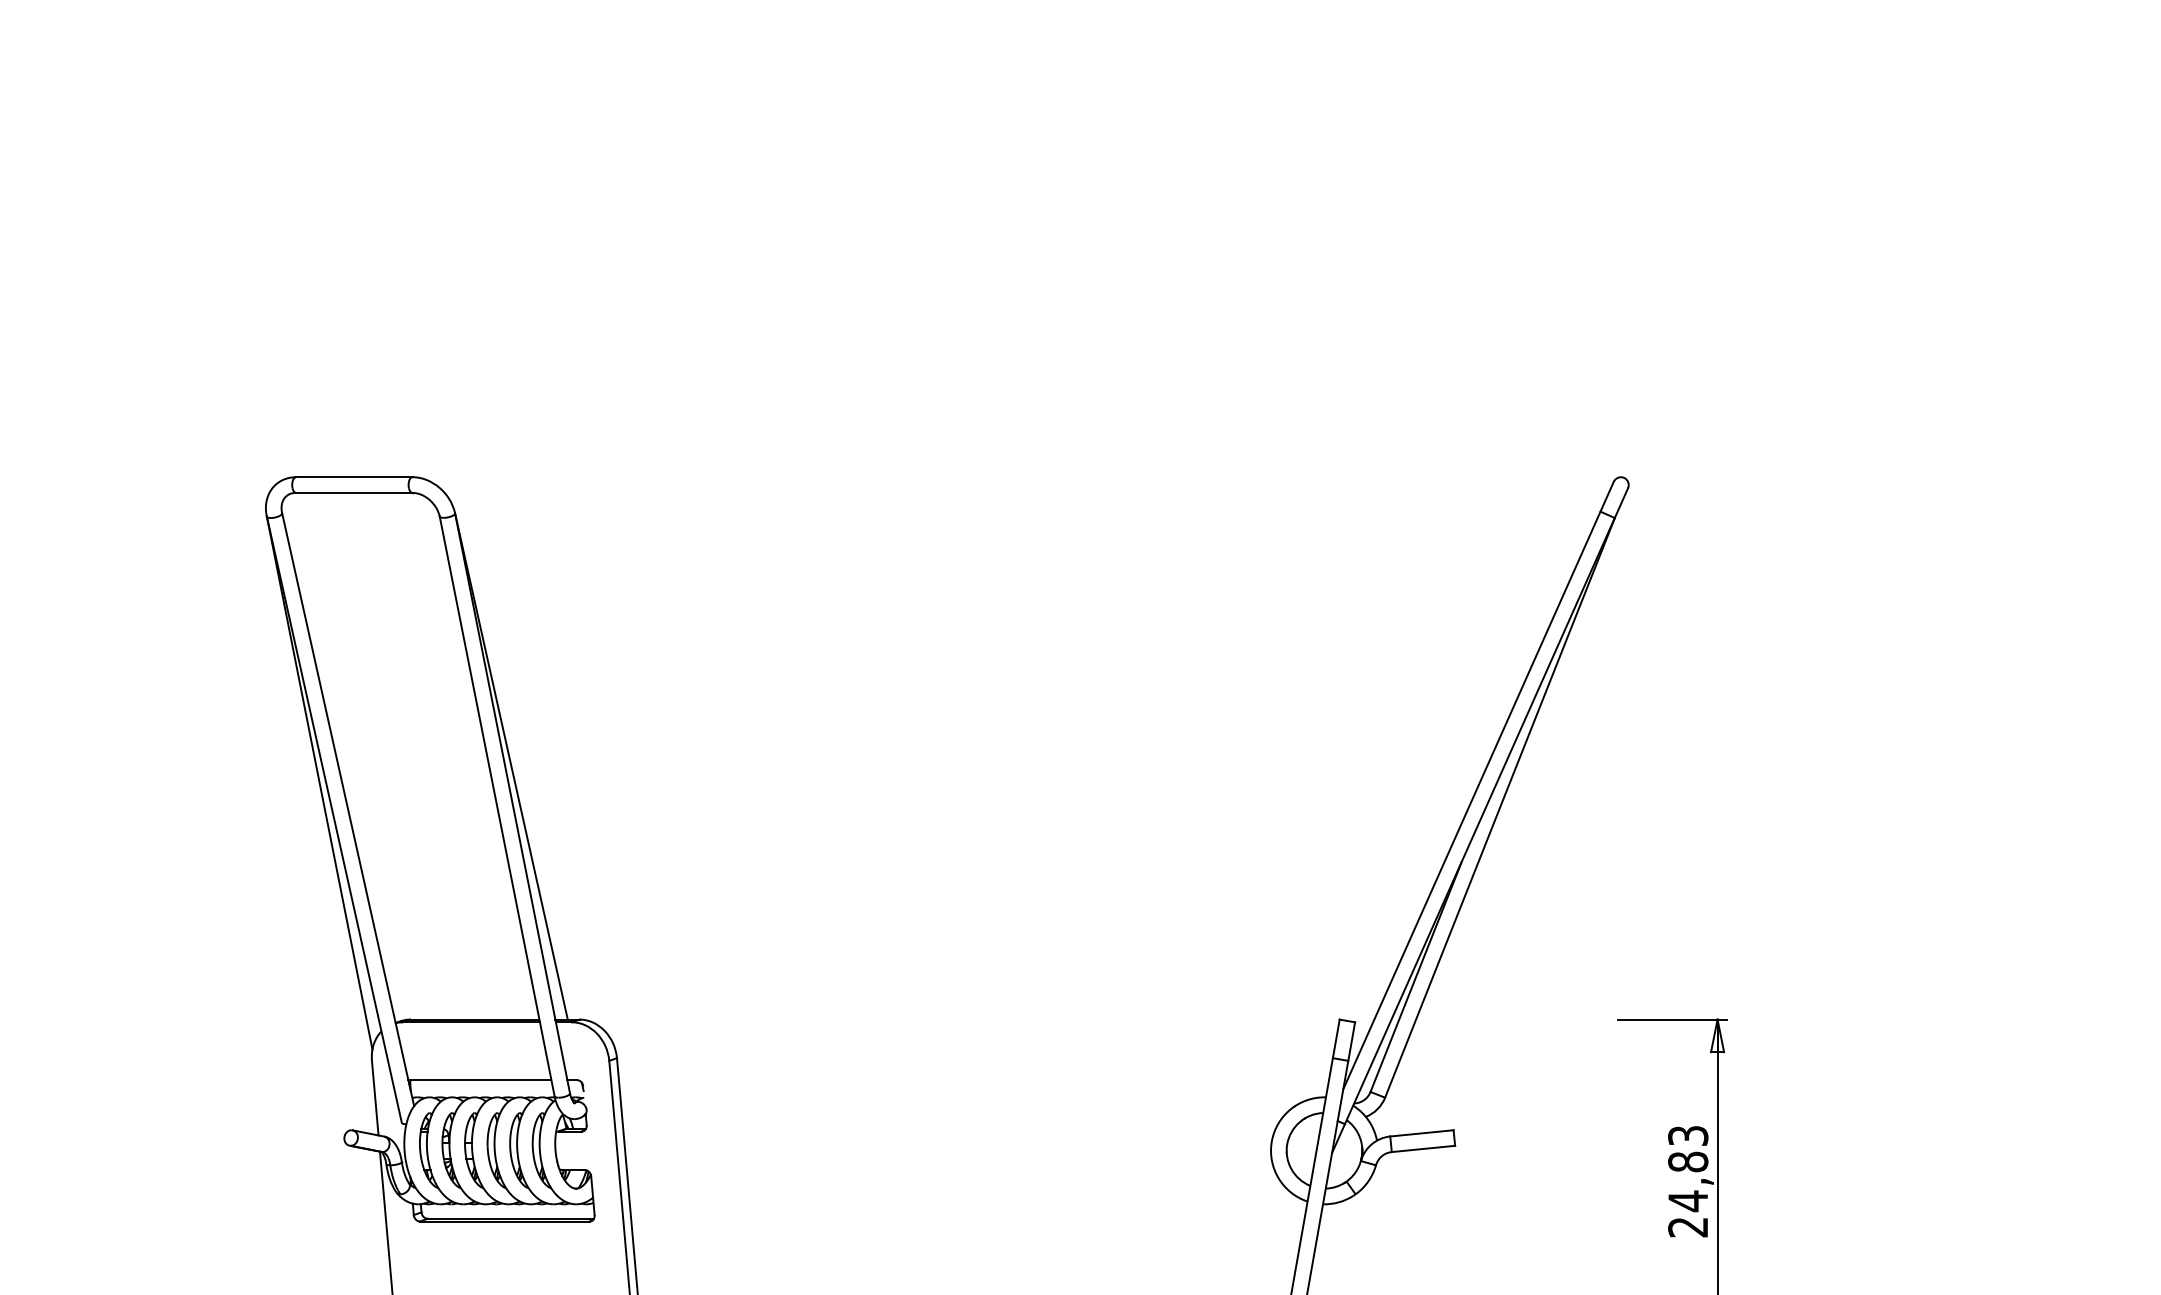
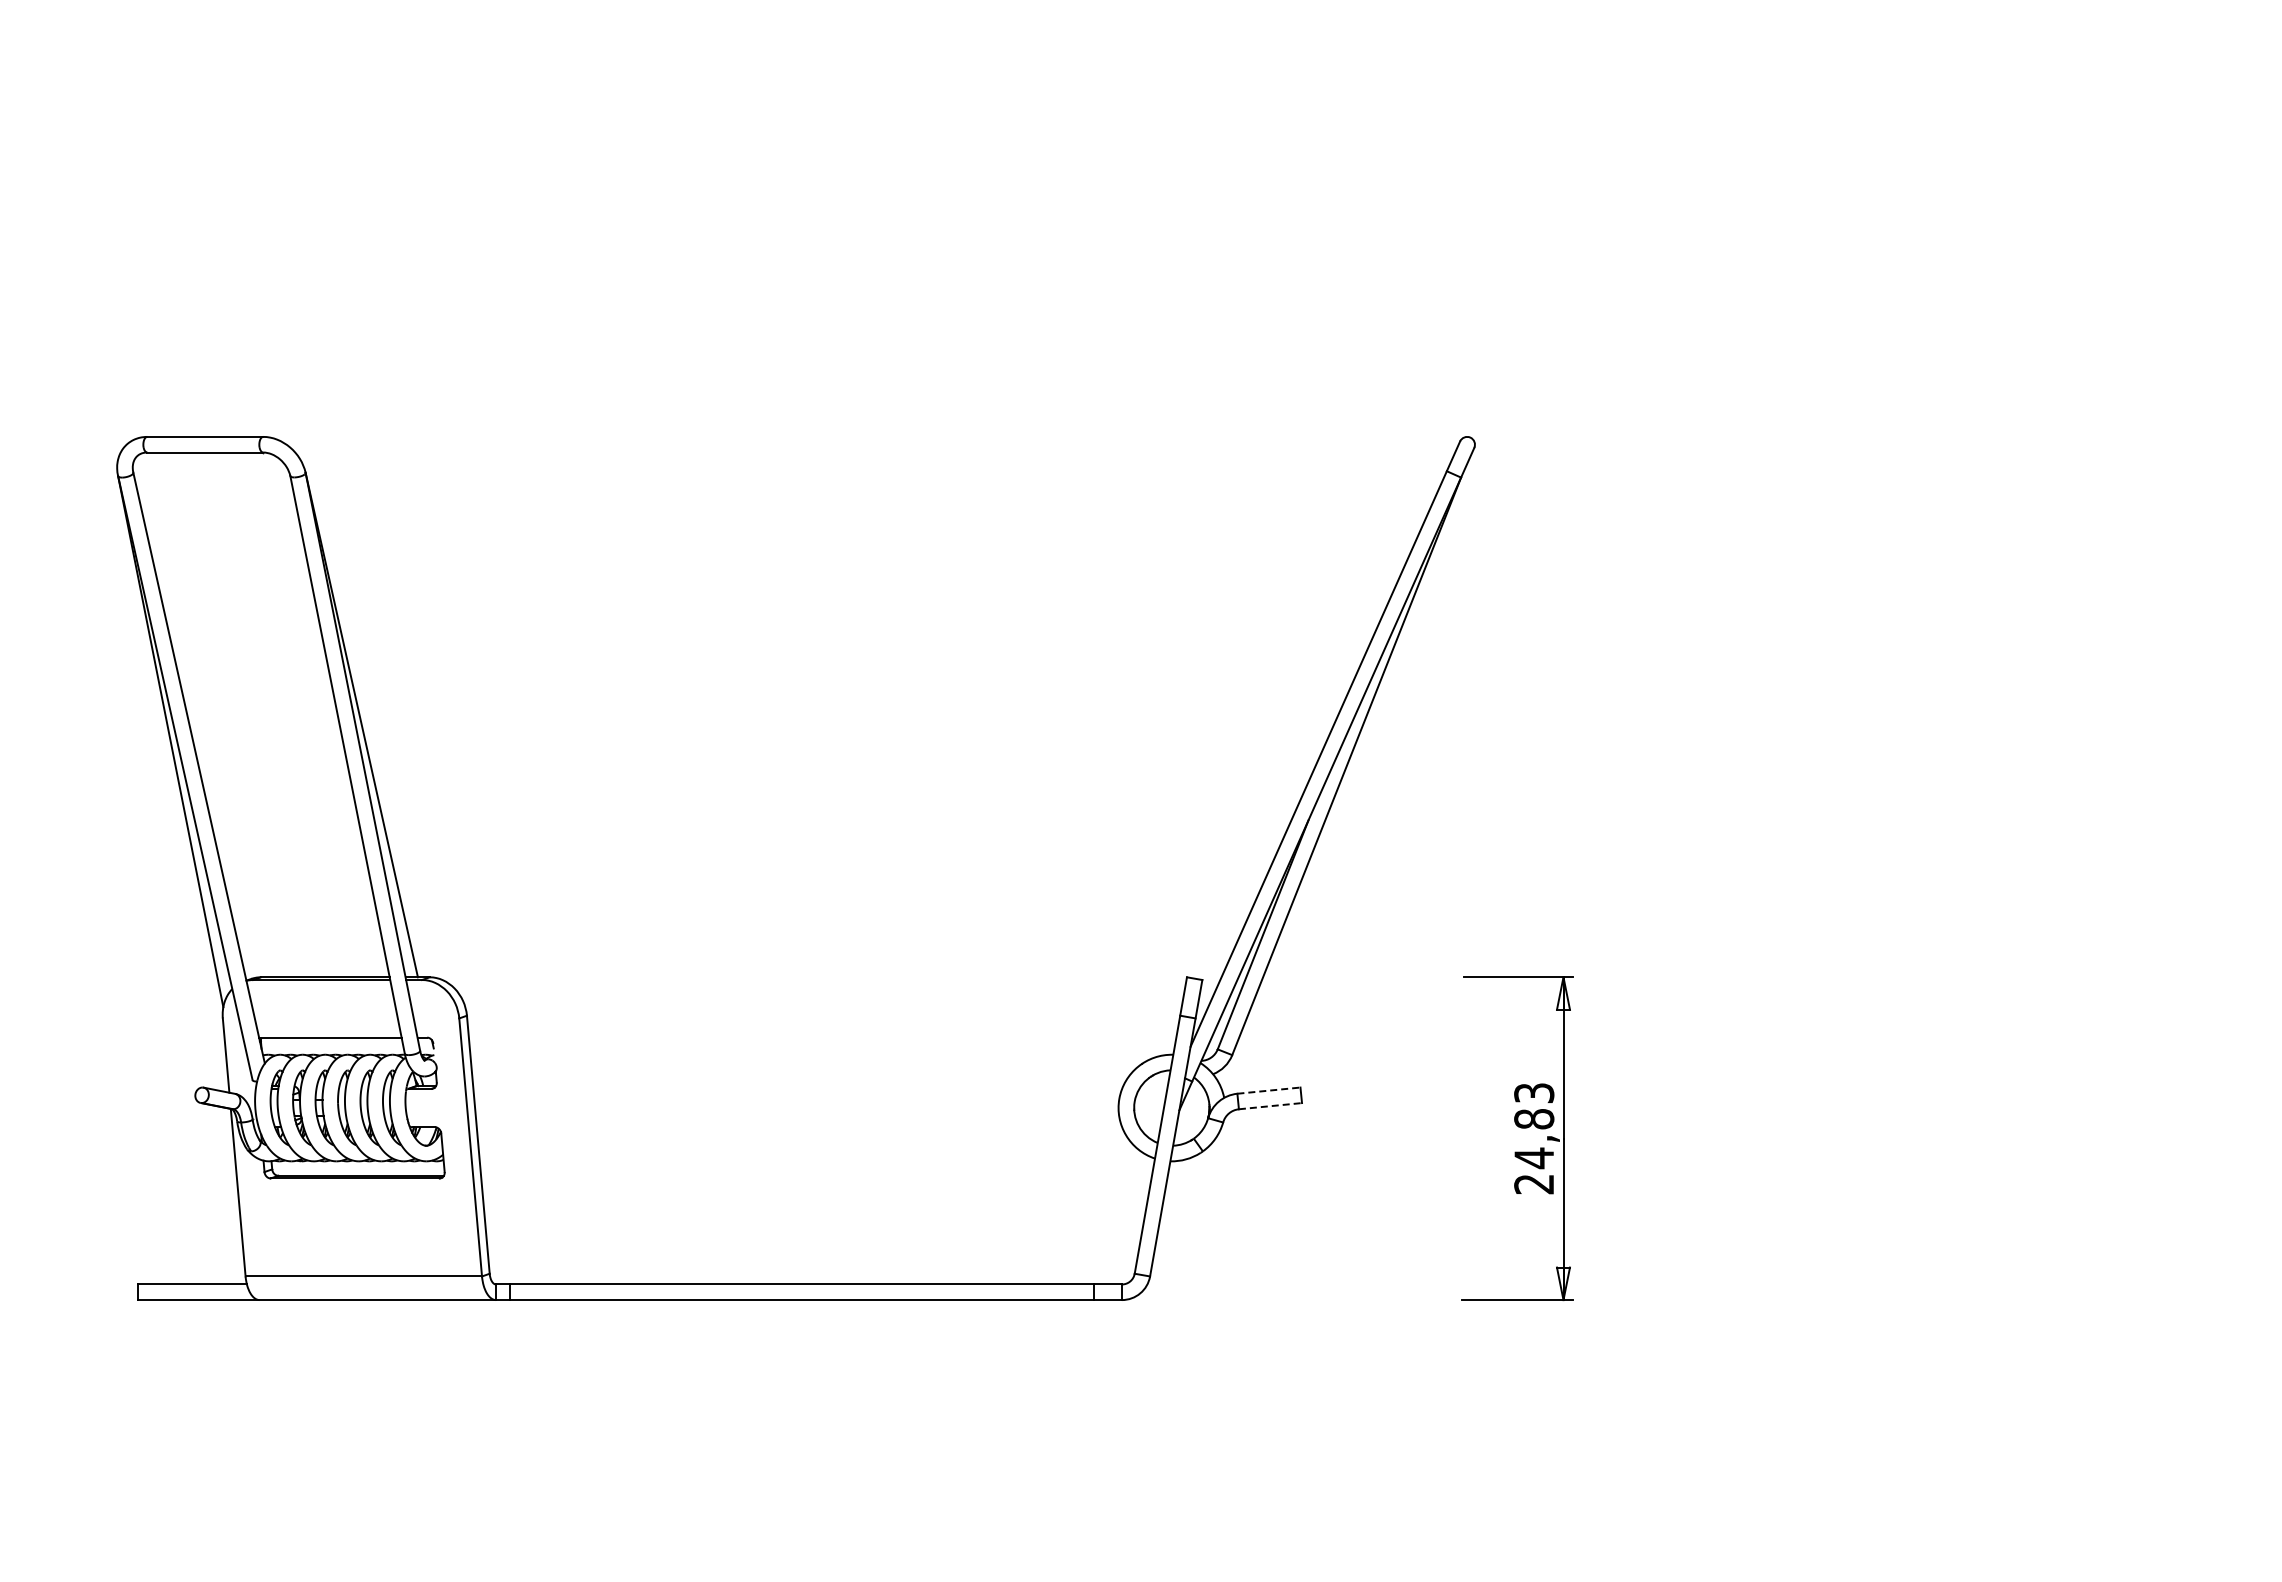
line: (1421, 1133) -> (1268, 1090), solid -> dashed
line: (1423, 1149) -> (1270, 1106), solid -> dashed

